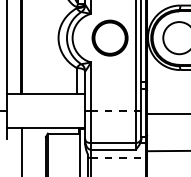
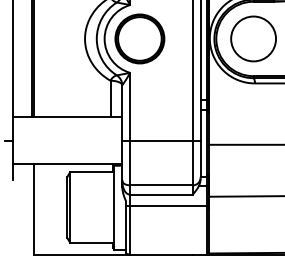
part: (109, 37) -> (139, 38), moved
line: (113, 110) -> (161, 140), dashed -> solid
line: (118, 158) -> (168, 206), dashed -> solid

